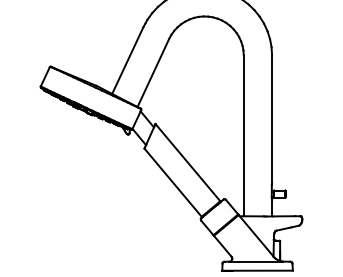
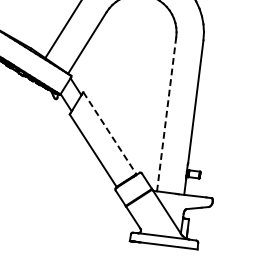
line: (243, 136) -> (166, 114), solid -> dashed
line: (188, 163) -> (110, 134), solid -> dashed

